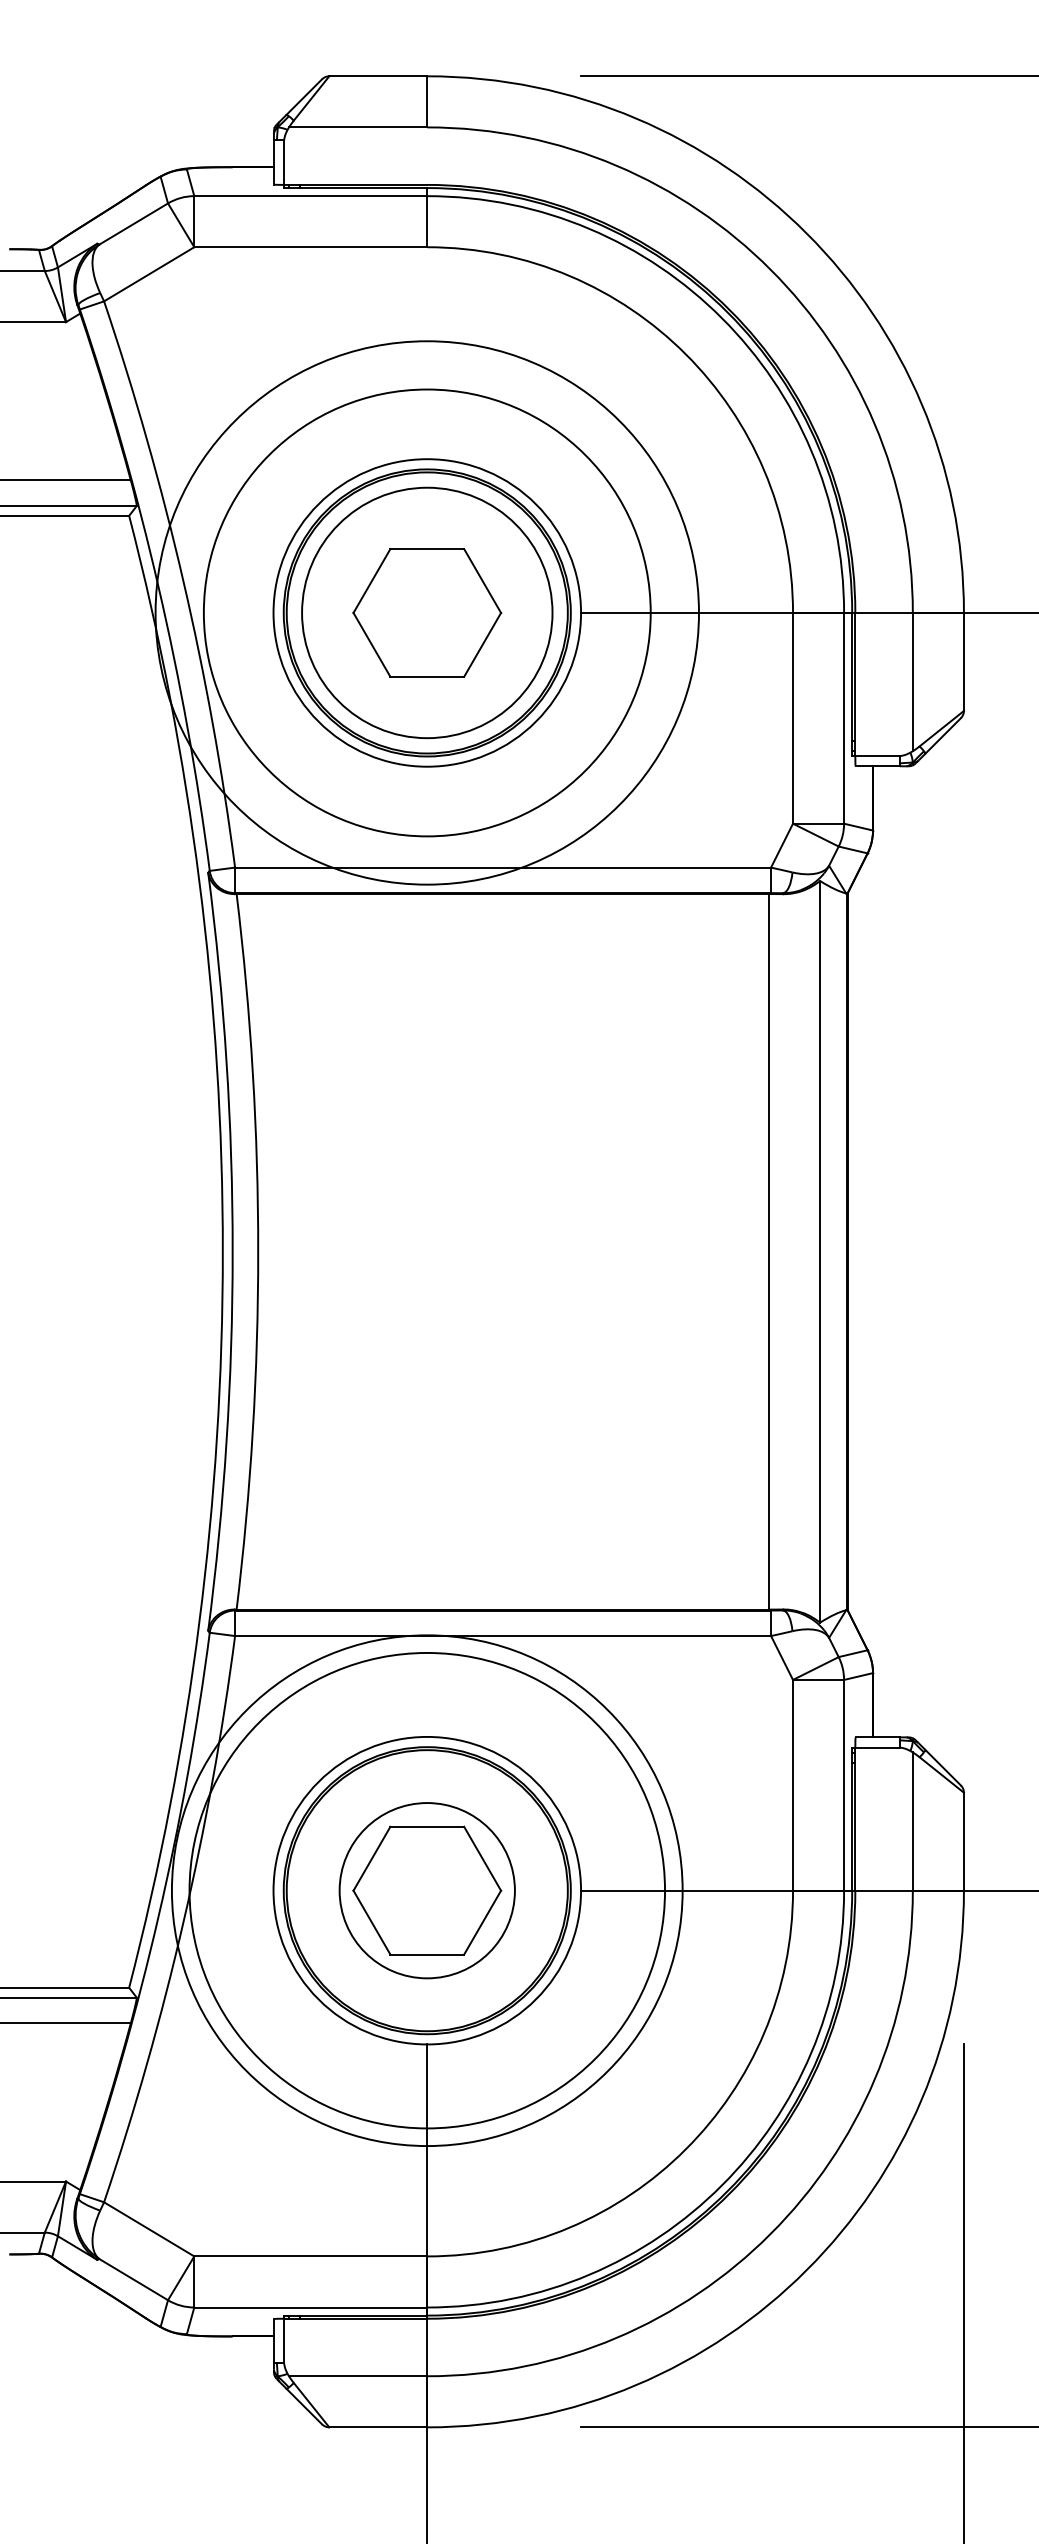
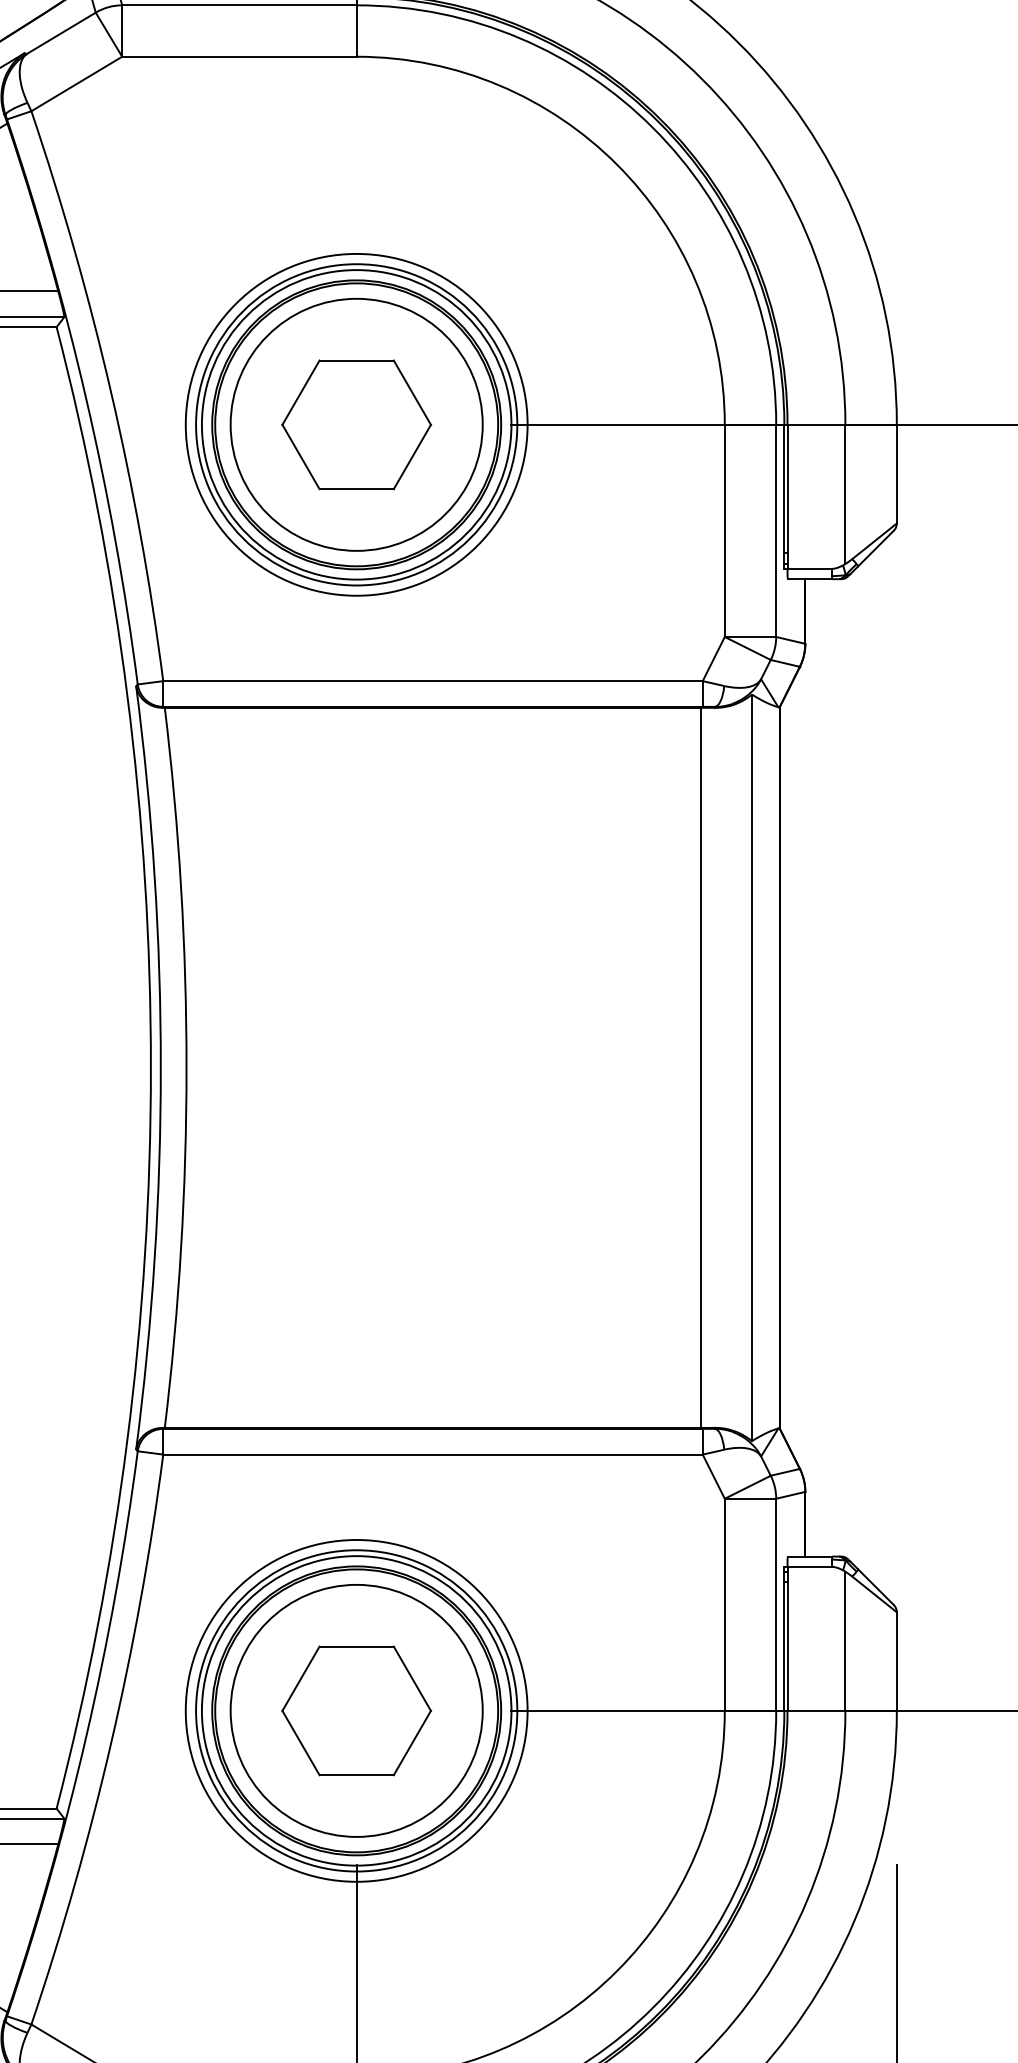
circle: (426, 612) -> (355, 424), size x0.71
circle: (427, 612) -> (356, 424), size x0.62
circle: (426, 1890) -> (355, 1710), size x0.62
circle: (427, 1890) -> (356, 1710), size x0.71
circle: (427, 1890) -> (356, 1710), size x1.43

